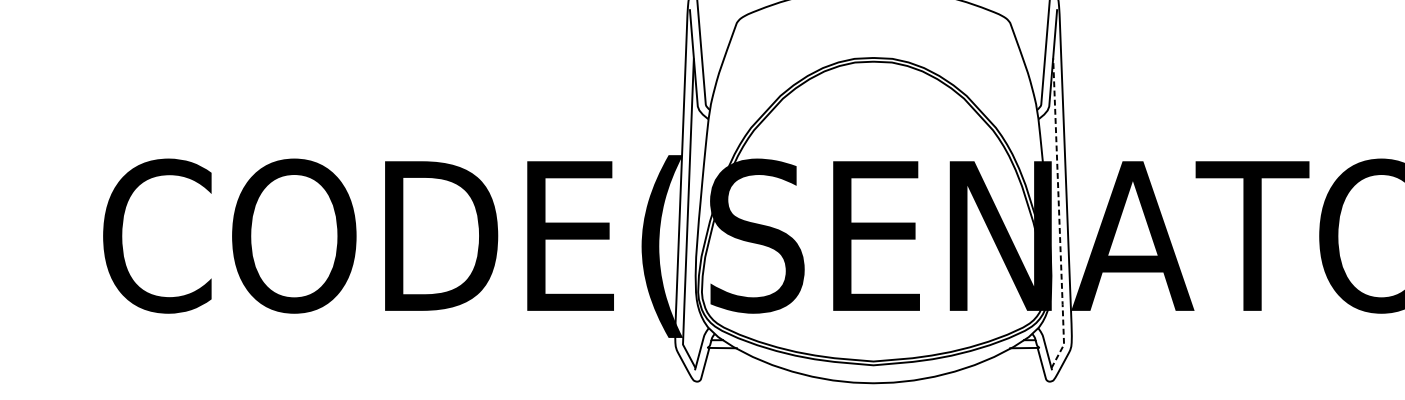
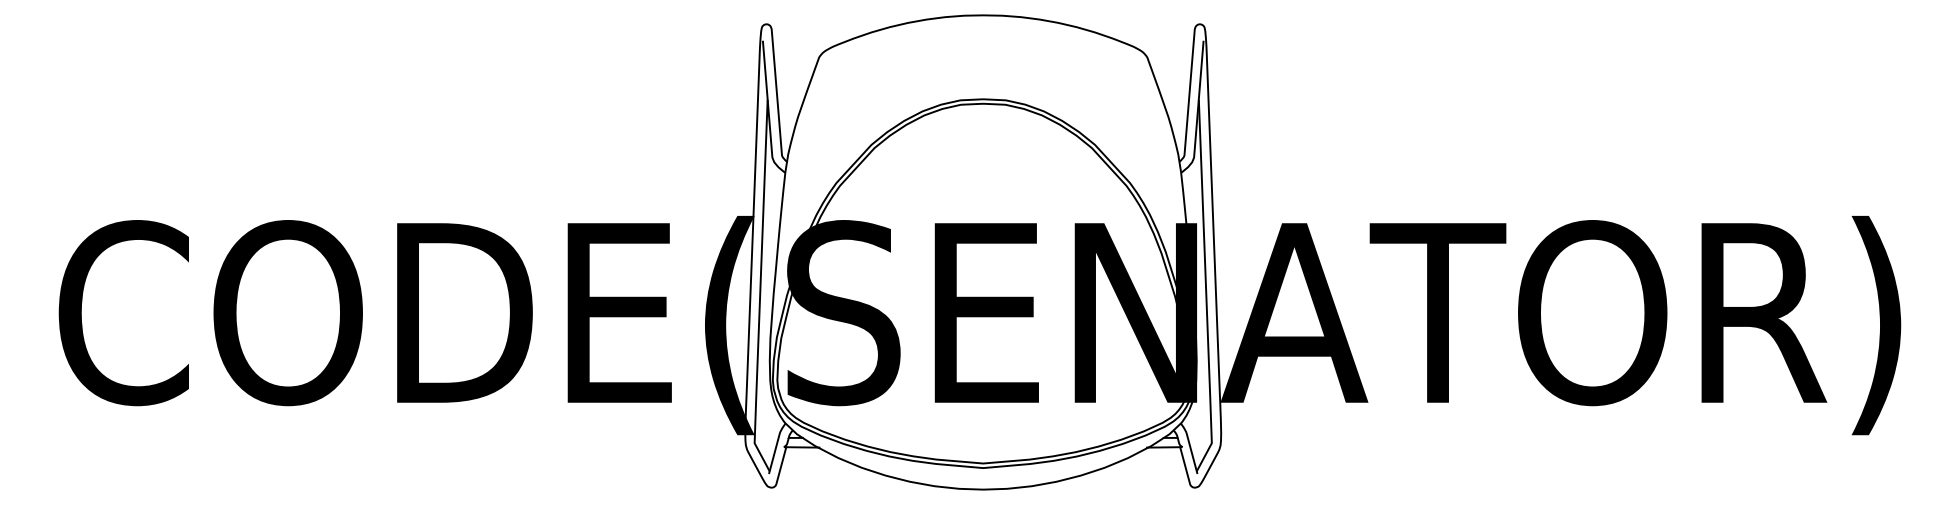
line: (1059, 215) -> (1206, 288), dashed -> solid

